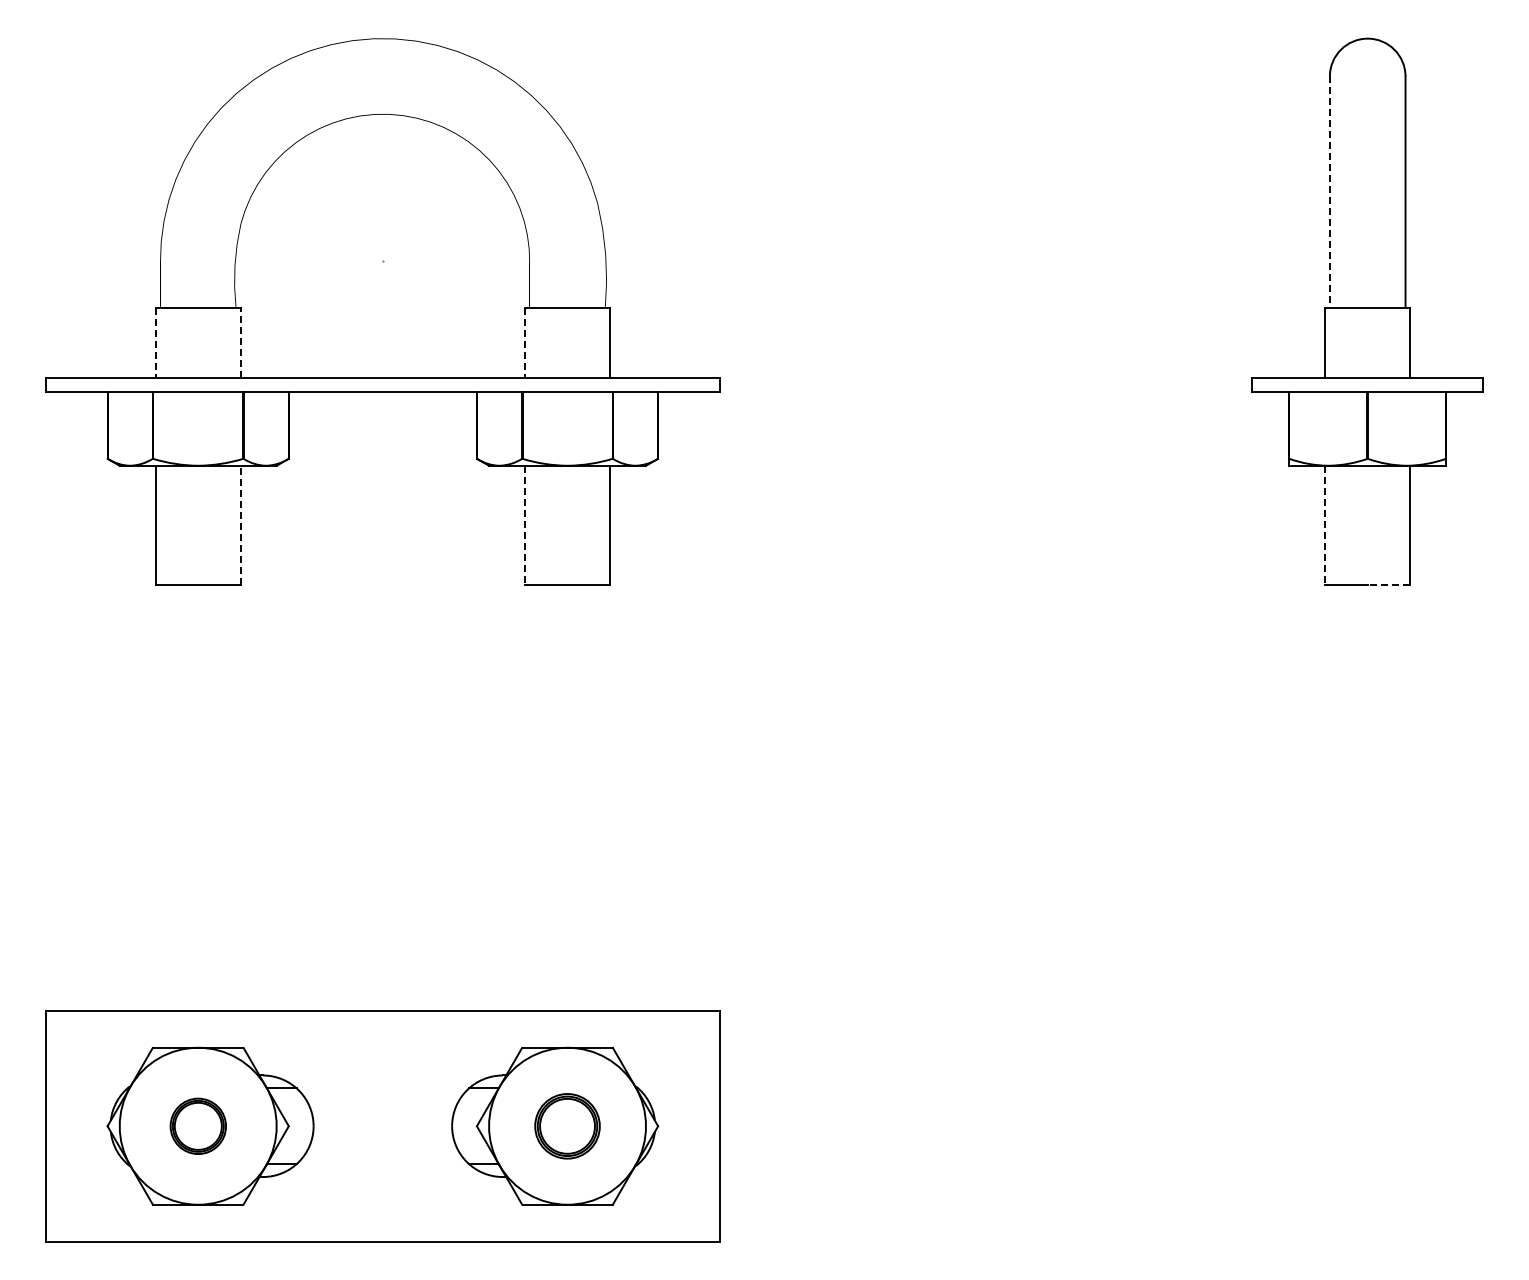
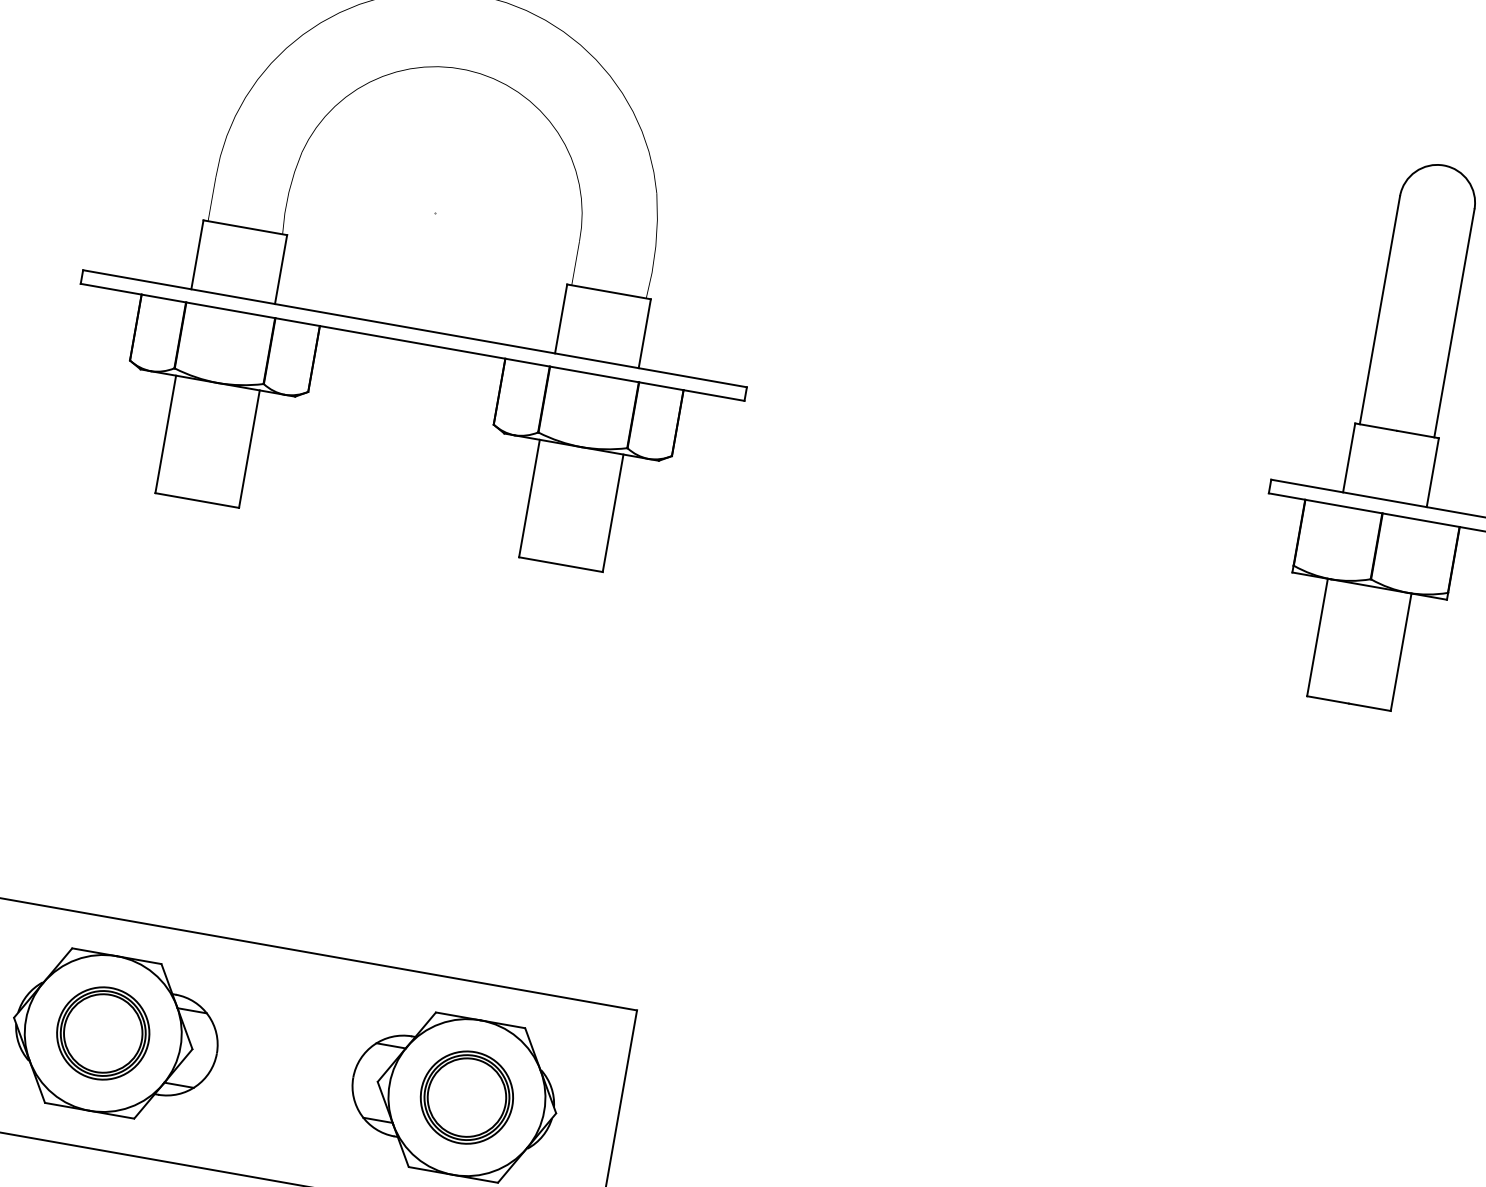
line: (1329, 192) -> (1379, 310), dashed -> solid
line: (155, 343) -> (197, 255), dashed -> solid
line: (240, 343) -> (280, 269), dashed -> solid
line: (525, 343) -> (561, 319), dashed -> solid
line: (240, 525) -> (249, 449), dashed -> solid
line: (525, 525) -> (529, 498), dashed -> solid
line: (1325, 525) -> (1317, 637), dashed -> solid
line: (1388, 585) -> (1369, 707), dashed -> solid
part: (198, 1126) -> (103, 1033), size x1.67
part: (567, 1126) -> (466, 1097), size x1.43

